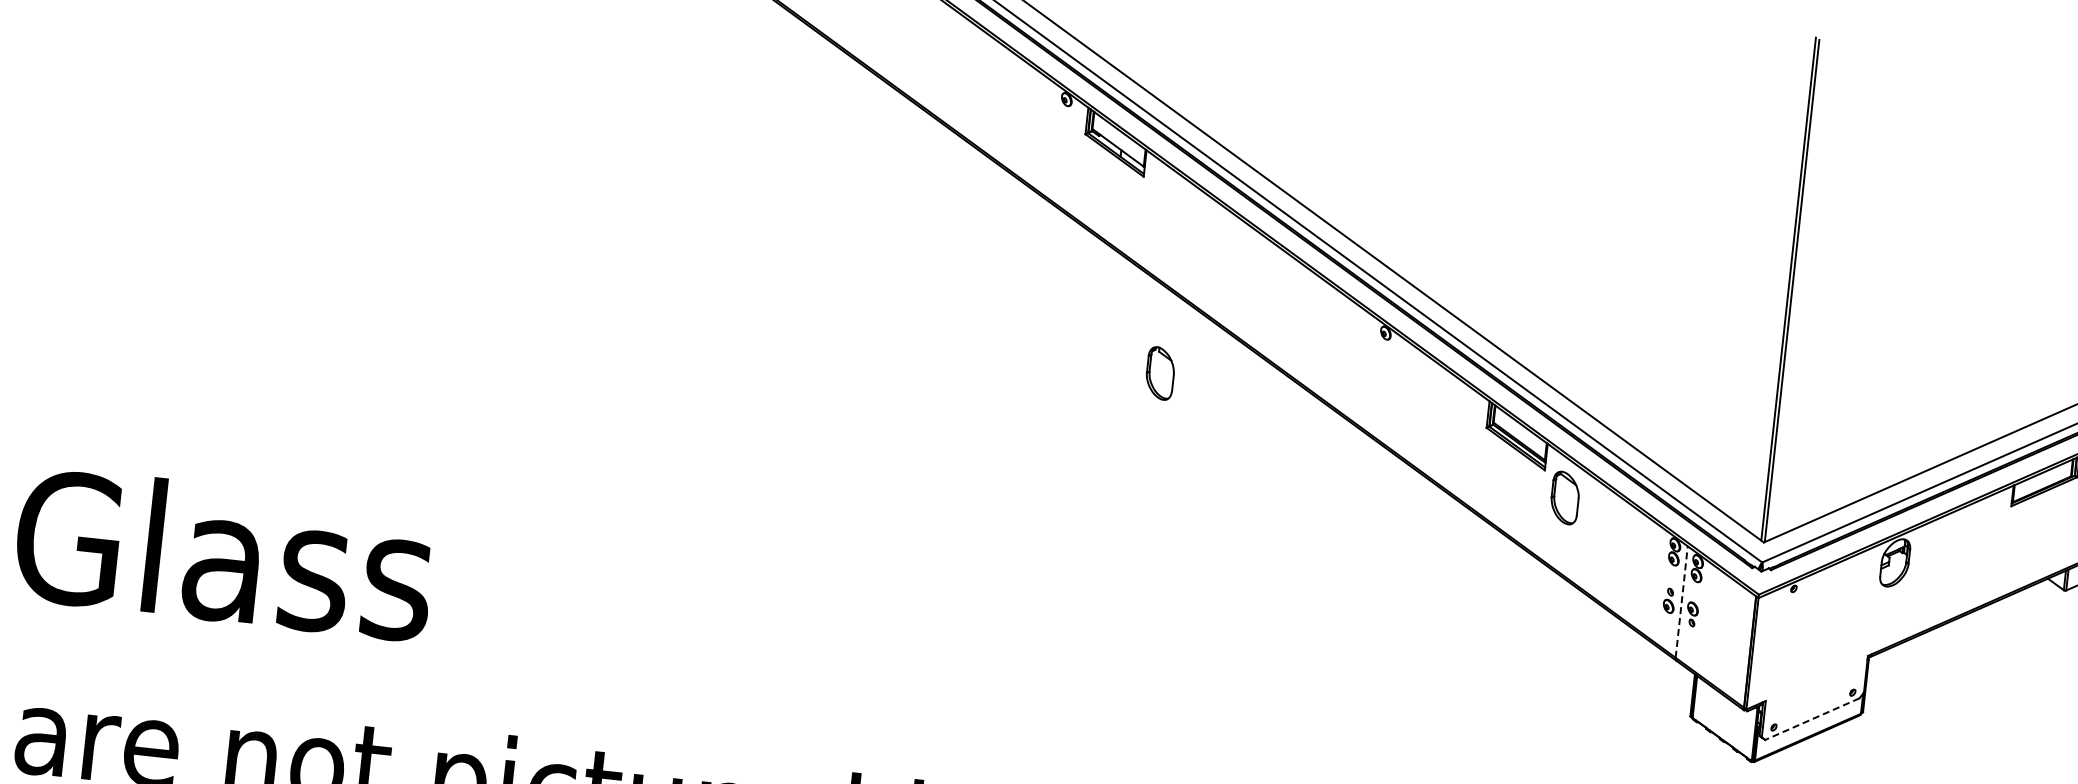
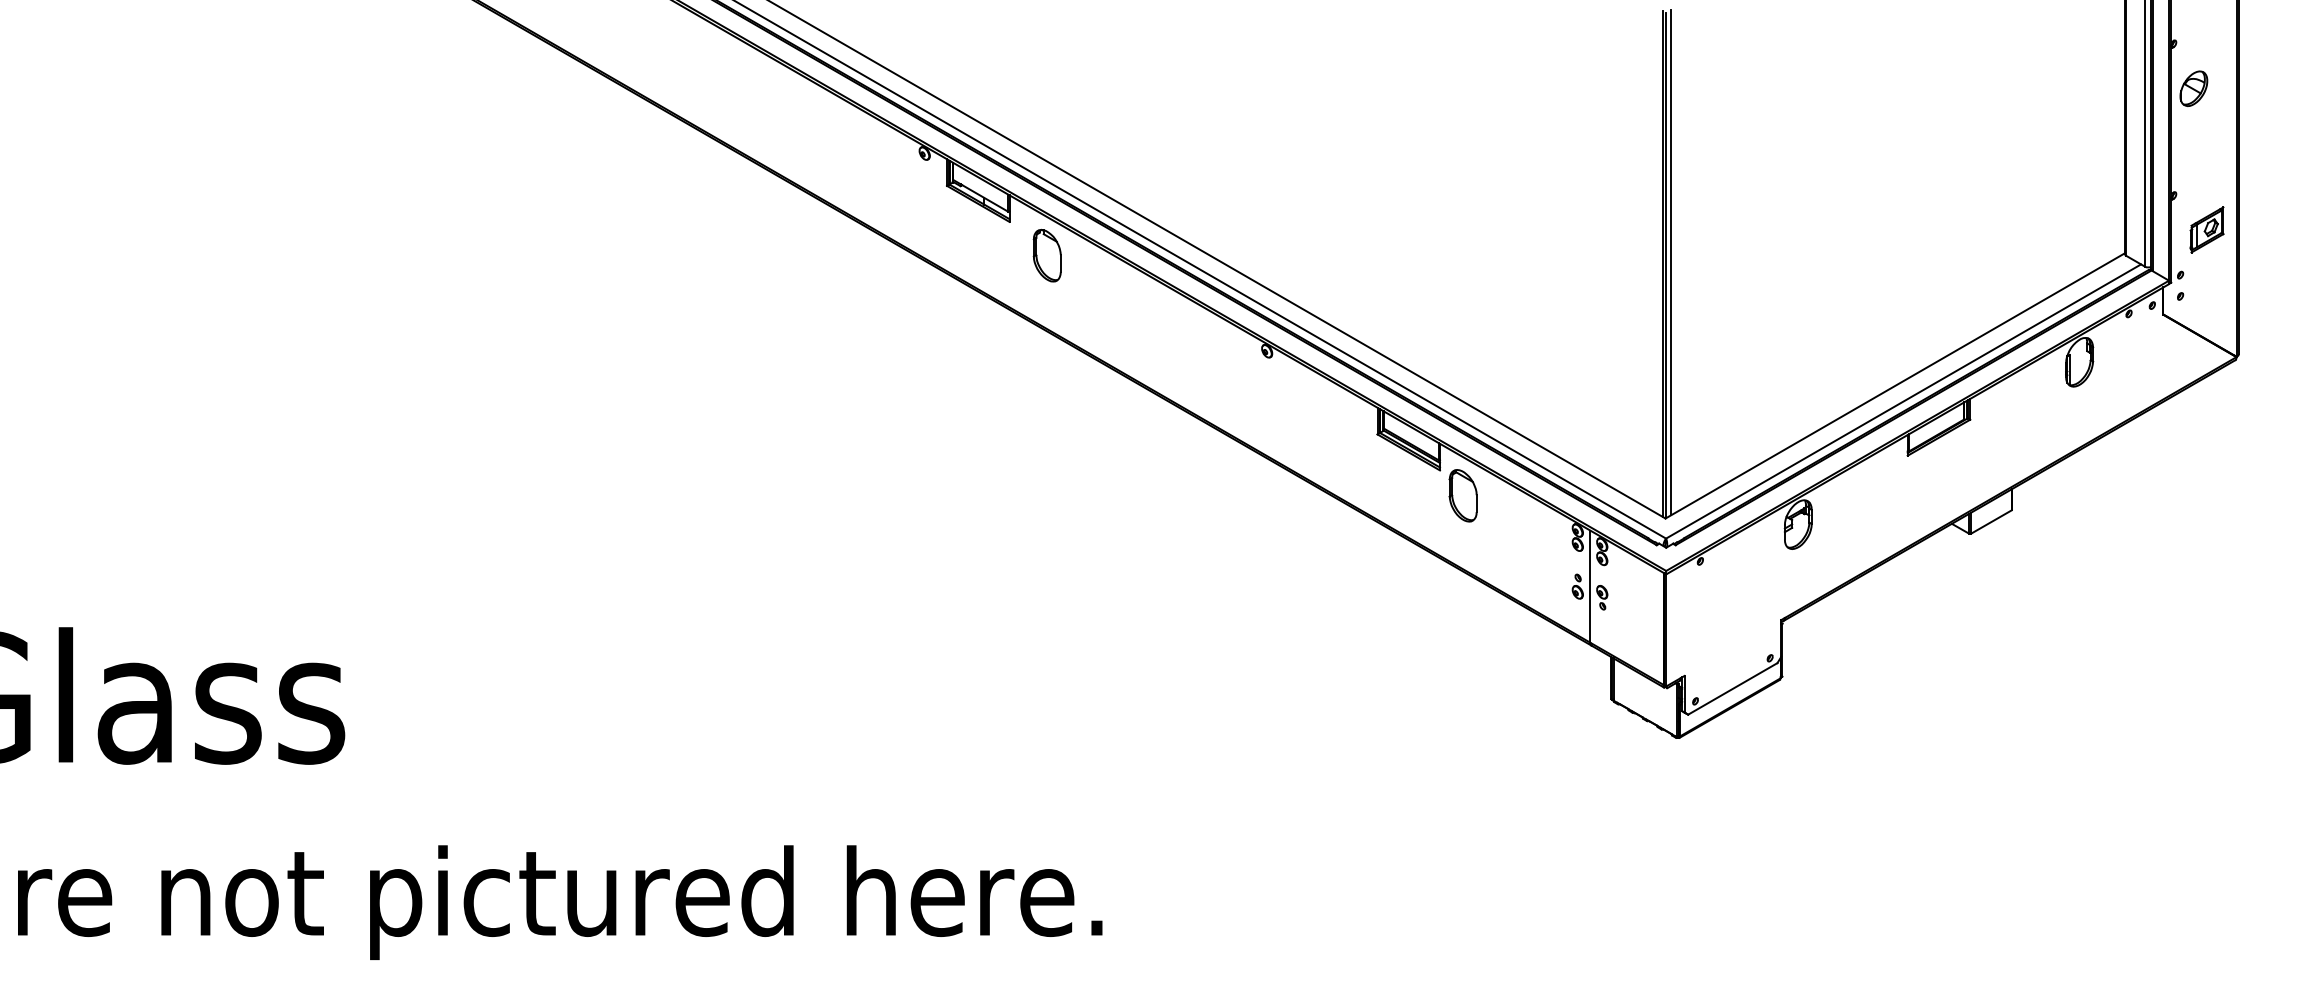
line: (1797, 288) -> (1671, 262), added
part: (1159, 373) -> (1046, 255), moved
line: (1681, 601) -> (1590, 586), dashed -> solid
line: (1812, 718) -> (1732, 688), dashed -> solid

